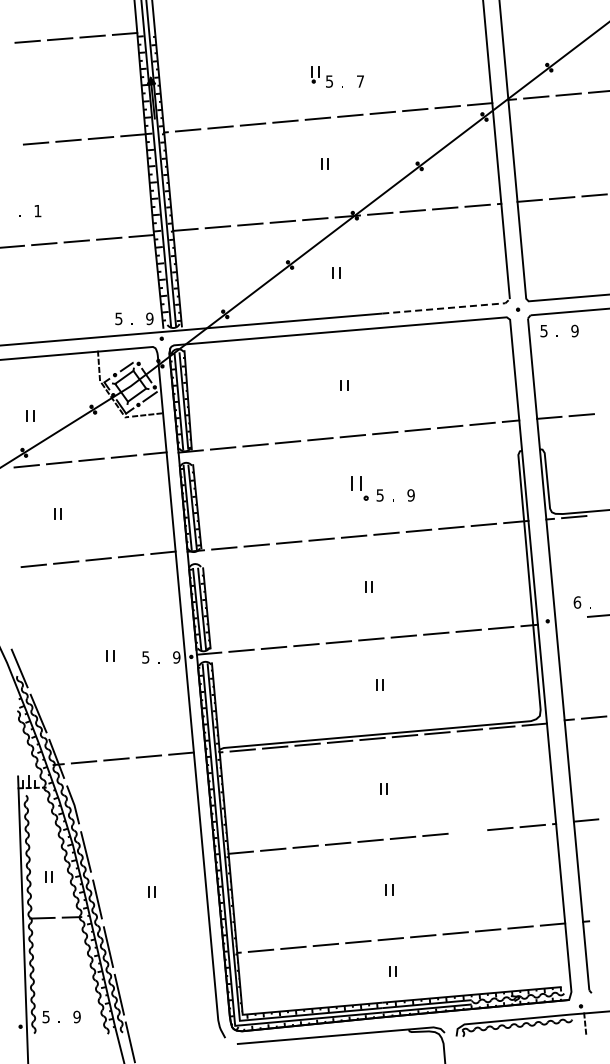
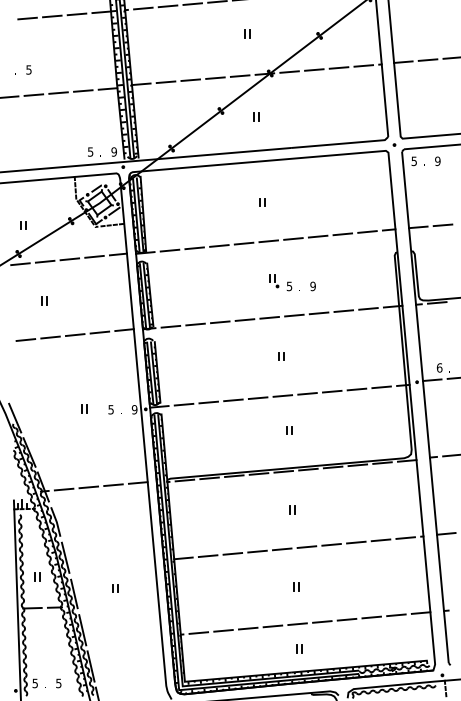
text: (37, 211) -> (28, 70), 1 -> 5
line: (447, 308) -> (340, 144), dashed -> solid
part: (359, 488) -> (273, 281), size x0.71
line: (567, 618) -> (432, 380), added
line: (467, 831) -> (356, 542), added
text: (76, 1016) -> (58, 683), 9 -> 5

